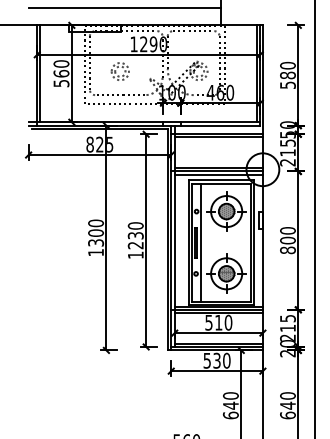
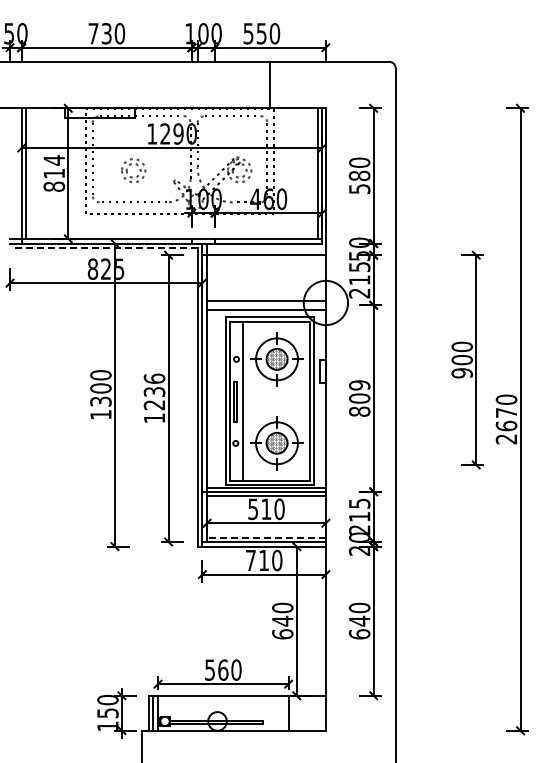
line: (124, 8) -> (139, 85), removed
text: (61, 73) -> (54, 173), 560 -> 814
line: (100, 129) -> (106, 248), solid -> dashed
line: (218, 137) -> (266, 259), removed
line: (216, 171) -> (263, 305), removed
text: (135, 225) -> (154, 378), 1230 -> 1236
text: (287, 230) -> (359, 385), 800 -> 809
line: (218, 343) -> (265, 537), solid -> dashed
text: (212, 360) -> (257, 560), 530 -> 710

